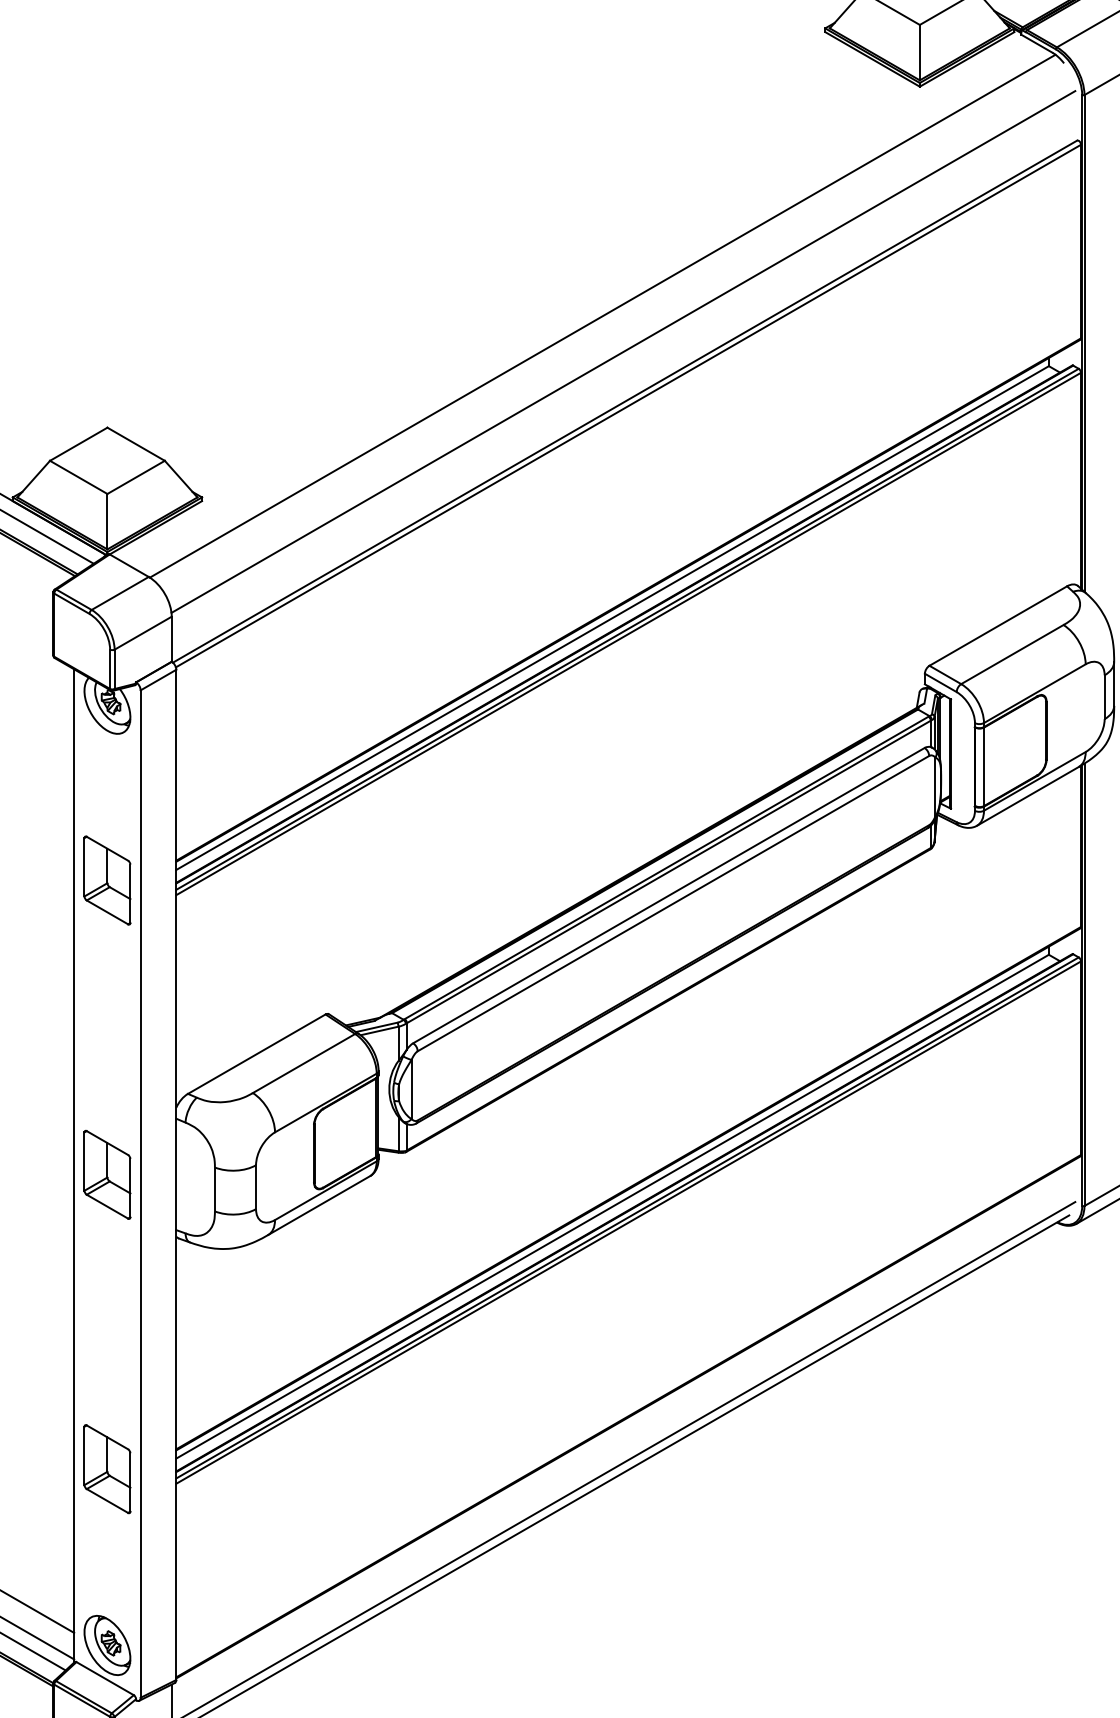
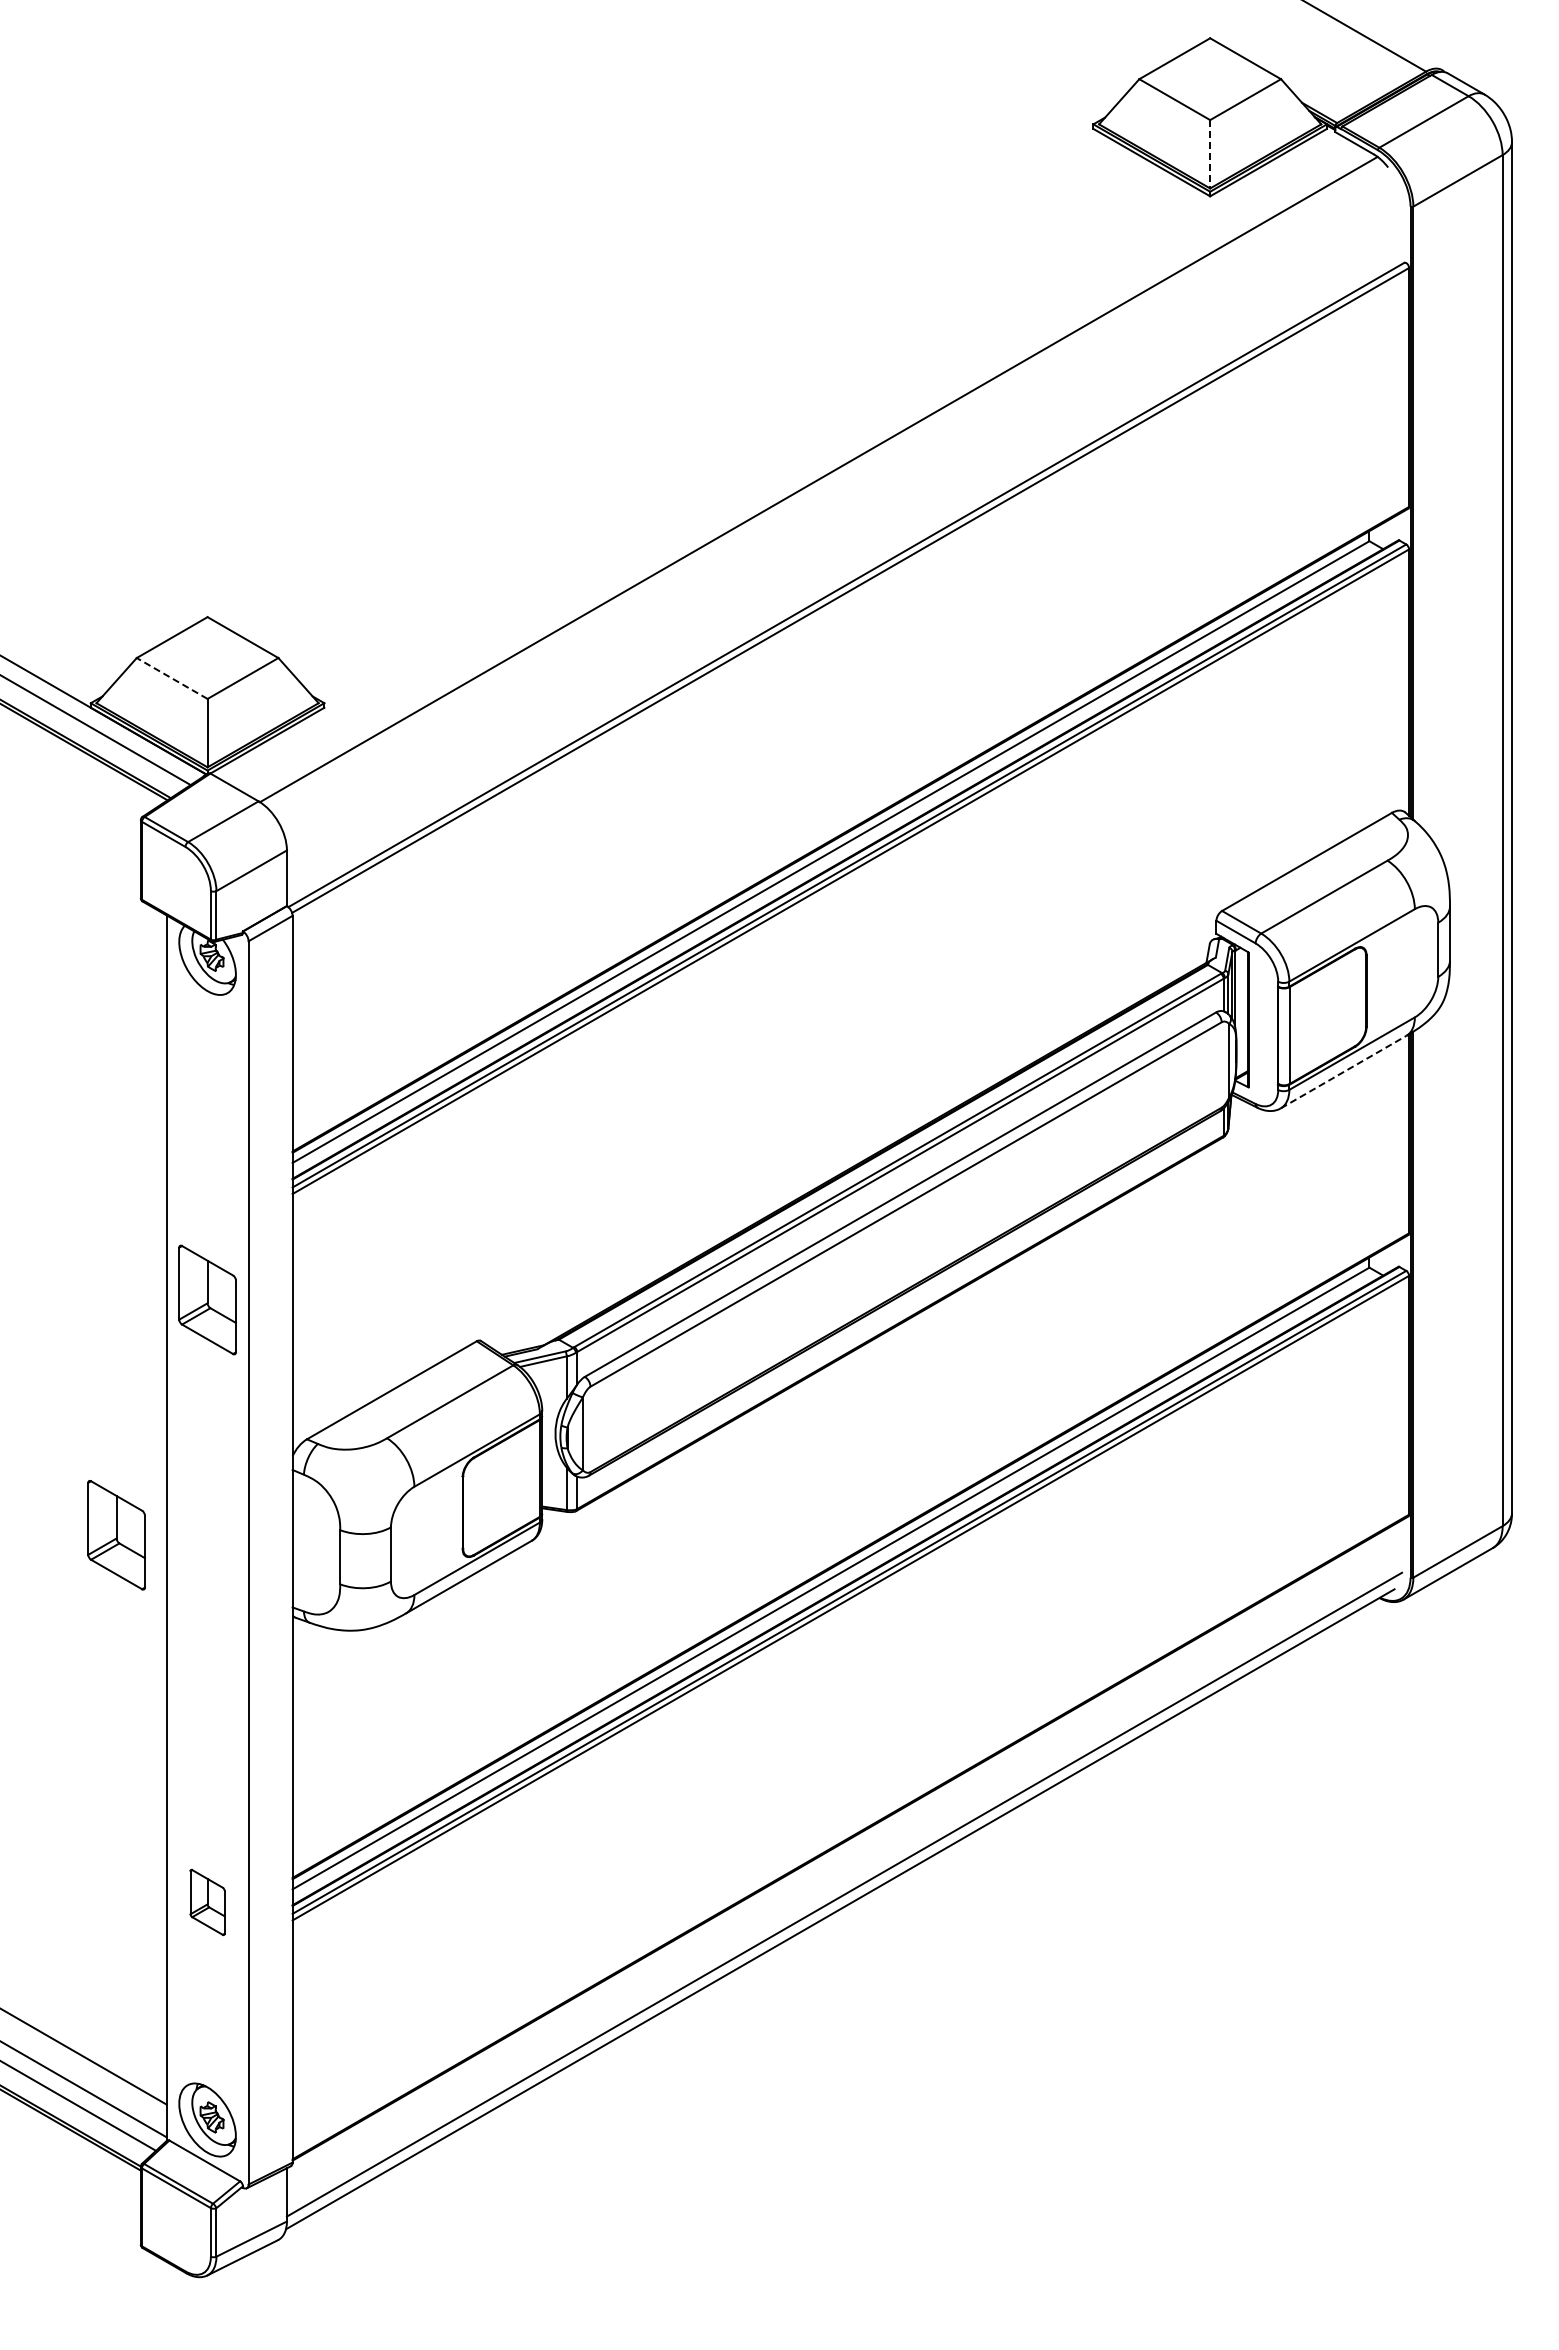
line: (920, 52) -> (1210, 154), solid -> dashed
line: (623, 351) -> (844, 523), removed
line: (79, 477) -> (172, 678), solid -> dashed
line: (1027, 796) -> (1343, 1072), solid -> dashed
part: (107, 880) -> (207, 1299), moved
part: (107, 1175) -> (116, 1535), moved
part: (107, 1469) -> (207, 1902), size x0.6

